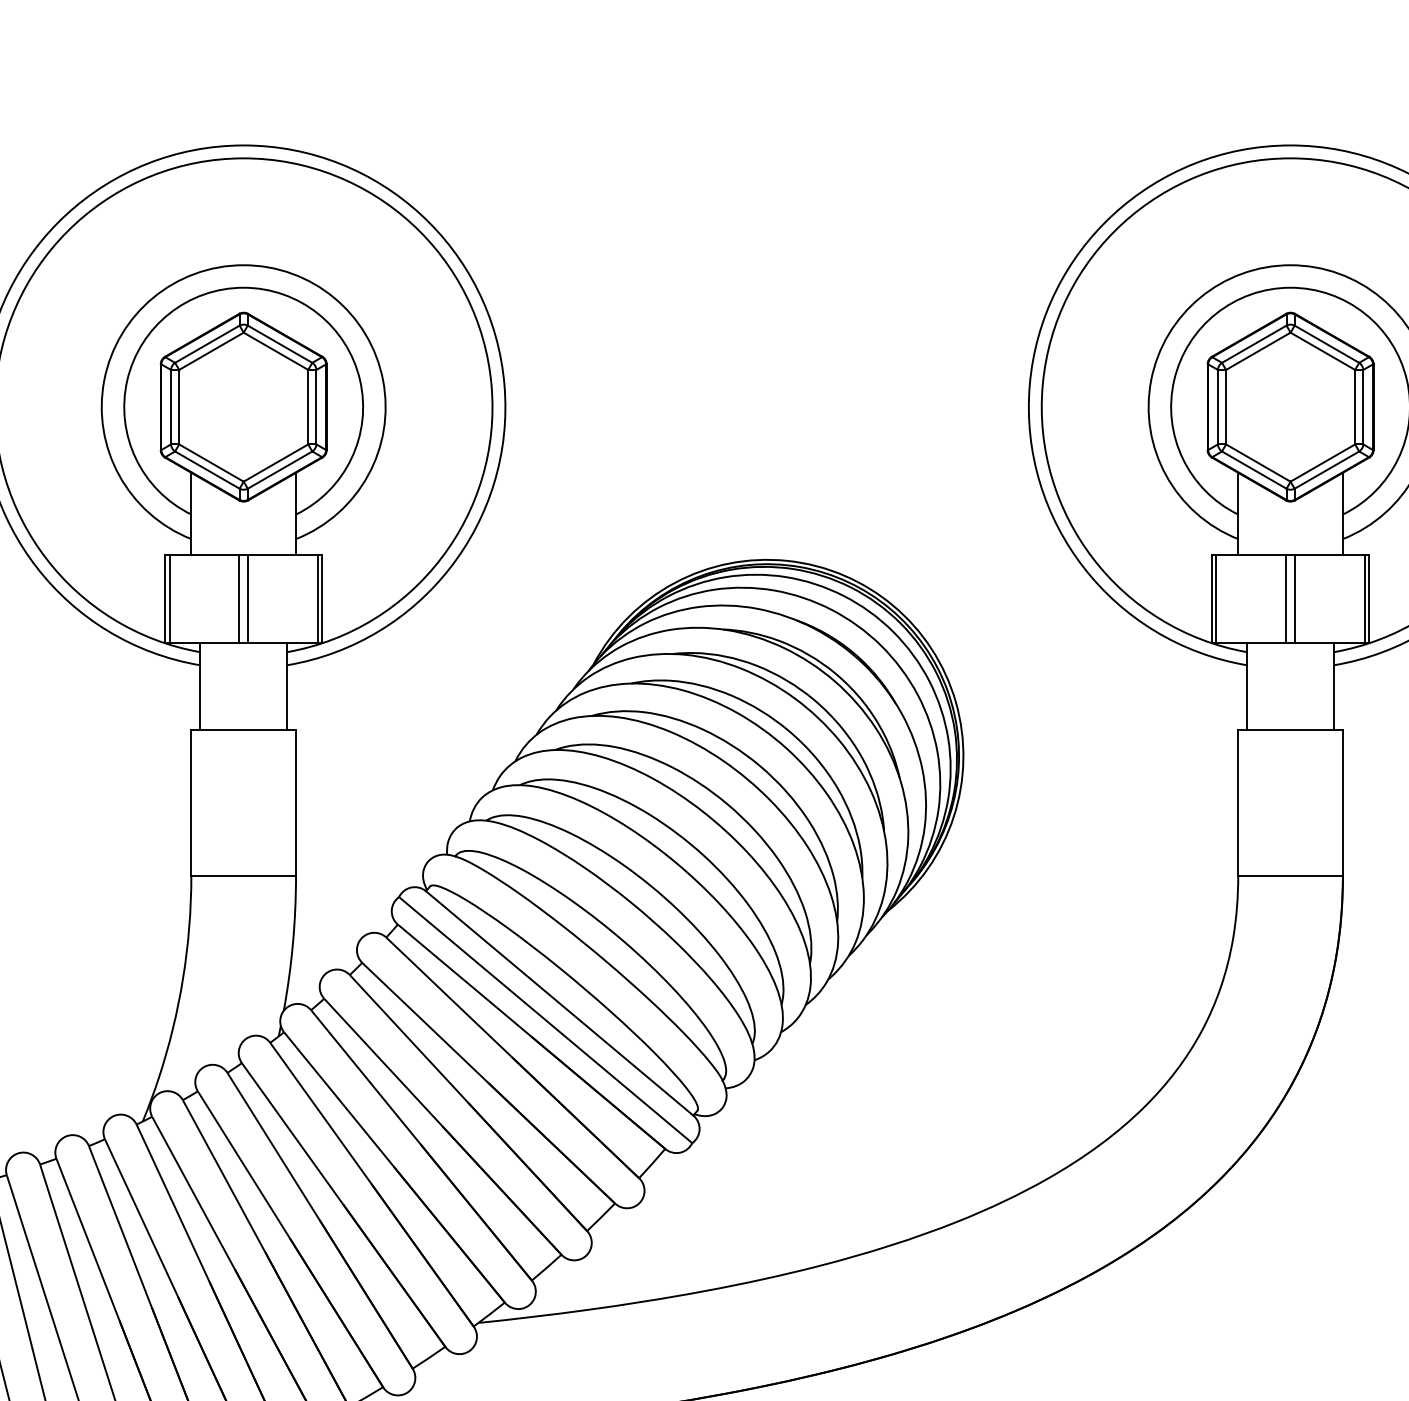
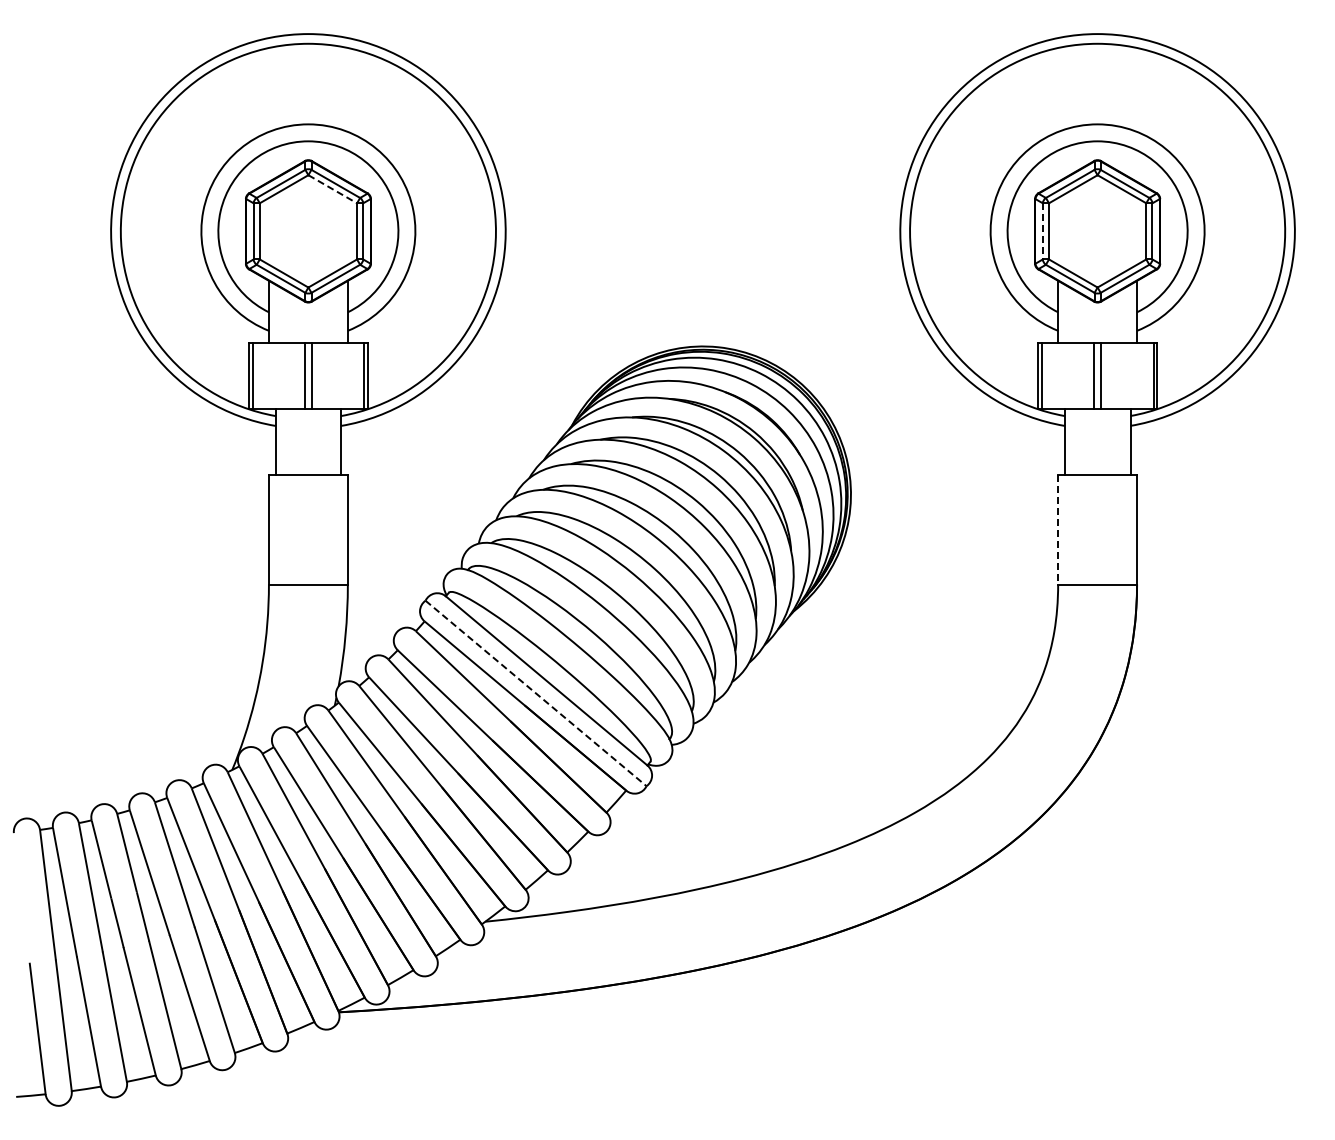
line: (276, 351) -> (333, 189), solid -> dashed
line: (1217, 407) -> (1042, 231), solid -> dashed
line: (1238, 802) -> (1058, 529), solid -> dashed
line: (546, 1020) -> (536, 693), solid -> dashed

